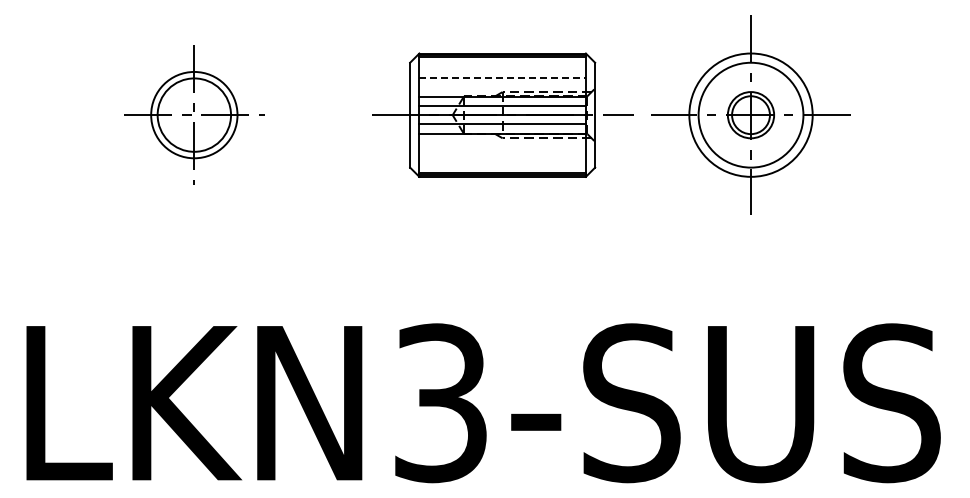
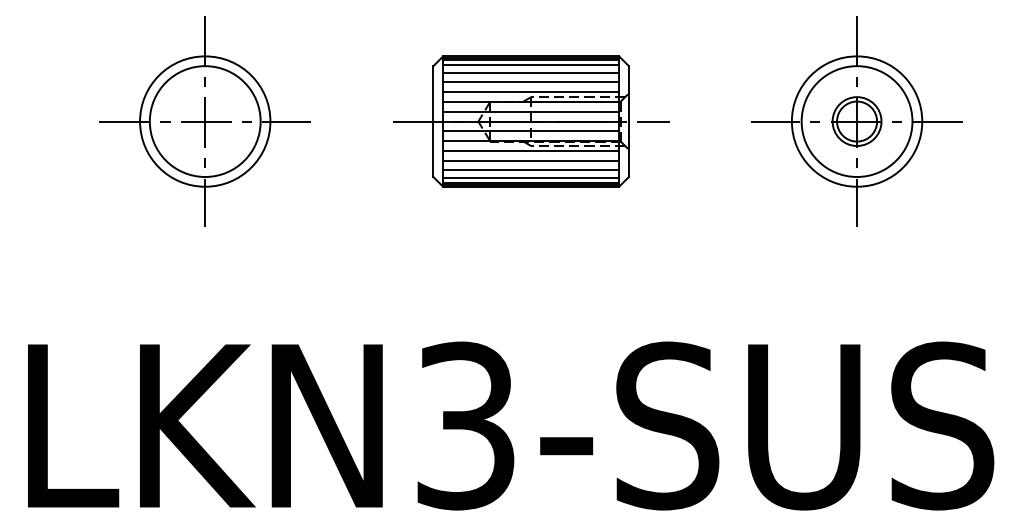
line: (502, 62) -> (530, 65), added
line: (502, 68) -> (530, 72), added
line: (503, 78) -> (532, 82), dashed -> solid
line: (502, 87) -> (530, 92), added
part: (194, 114) -> (205, 120), size x1.43
part: (750, 114) -> (856, 120), moved
line: (502, 142) -> (530, 150), added
line: (502, 152) -> (530, 161), added
line: (502, 161) -> (530, 170), added
line: (502, 168) -> (530, 177), added

